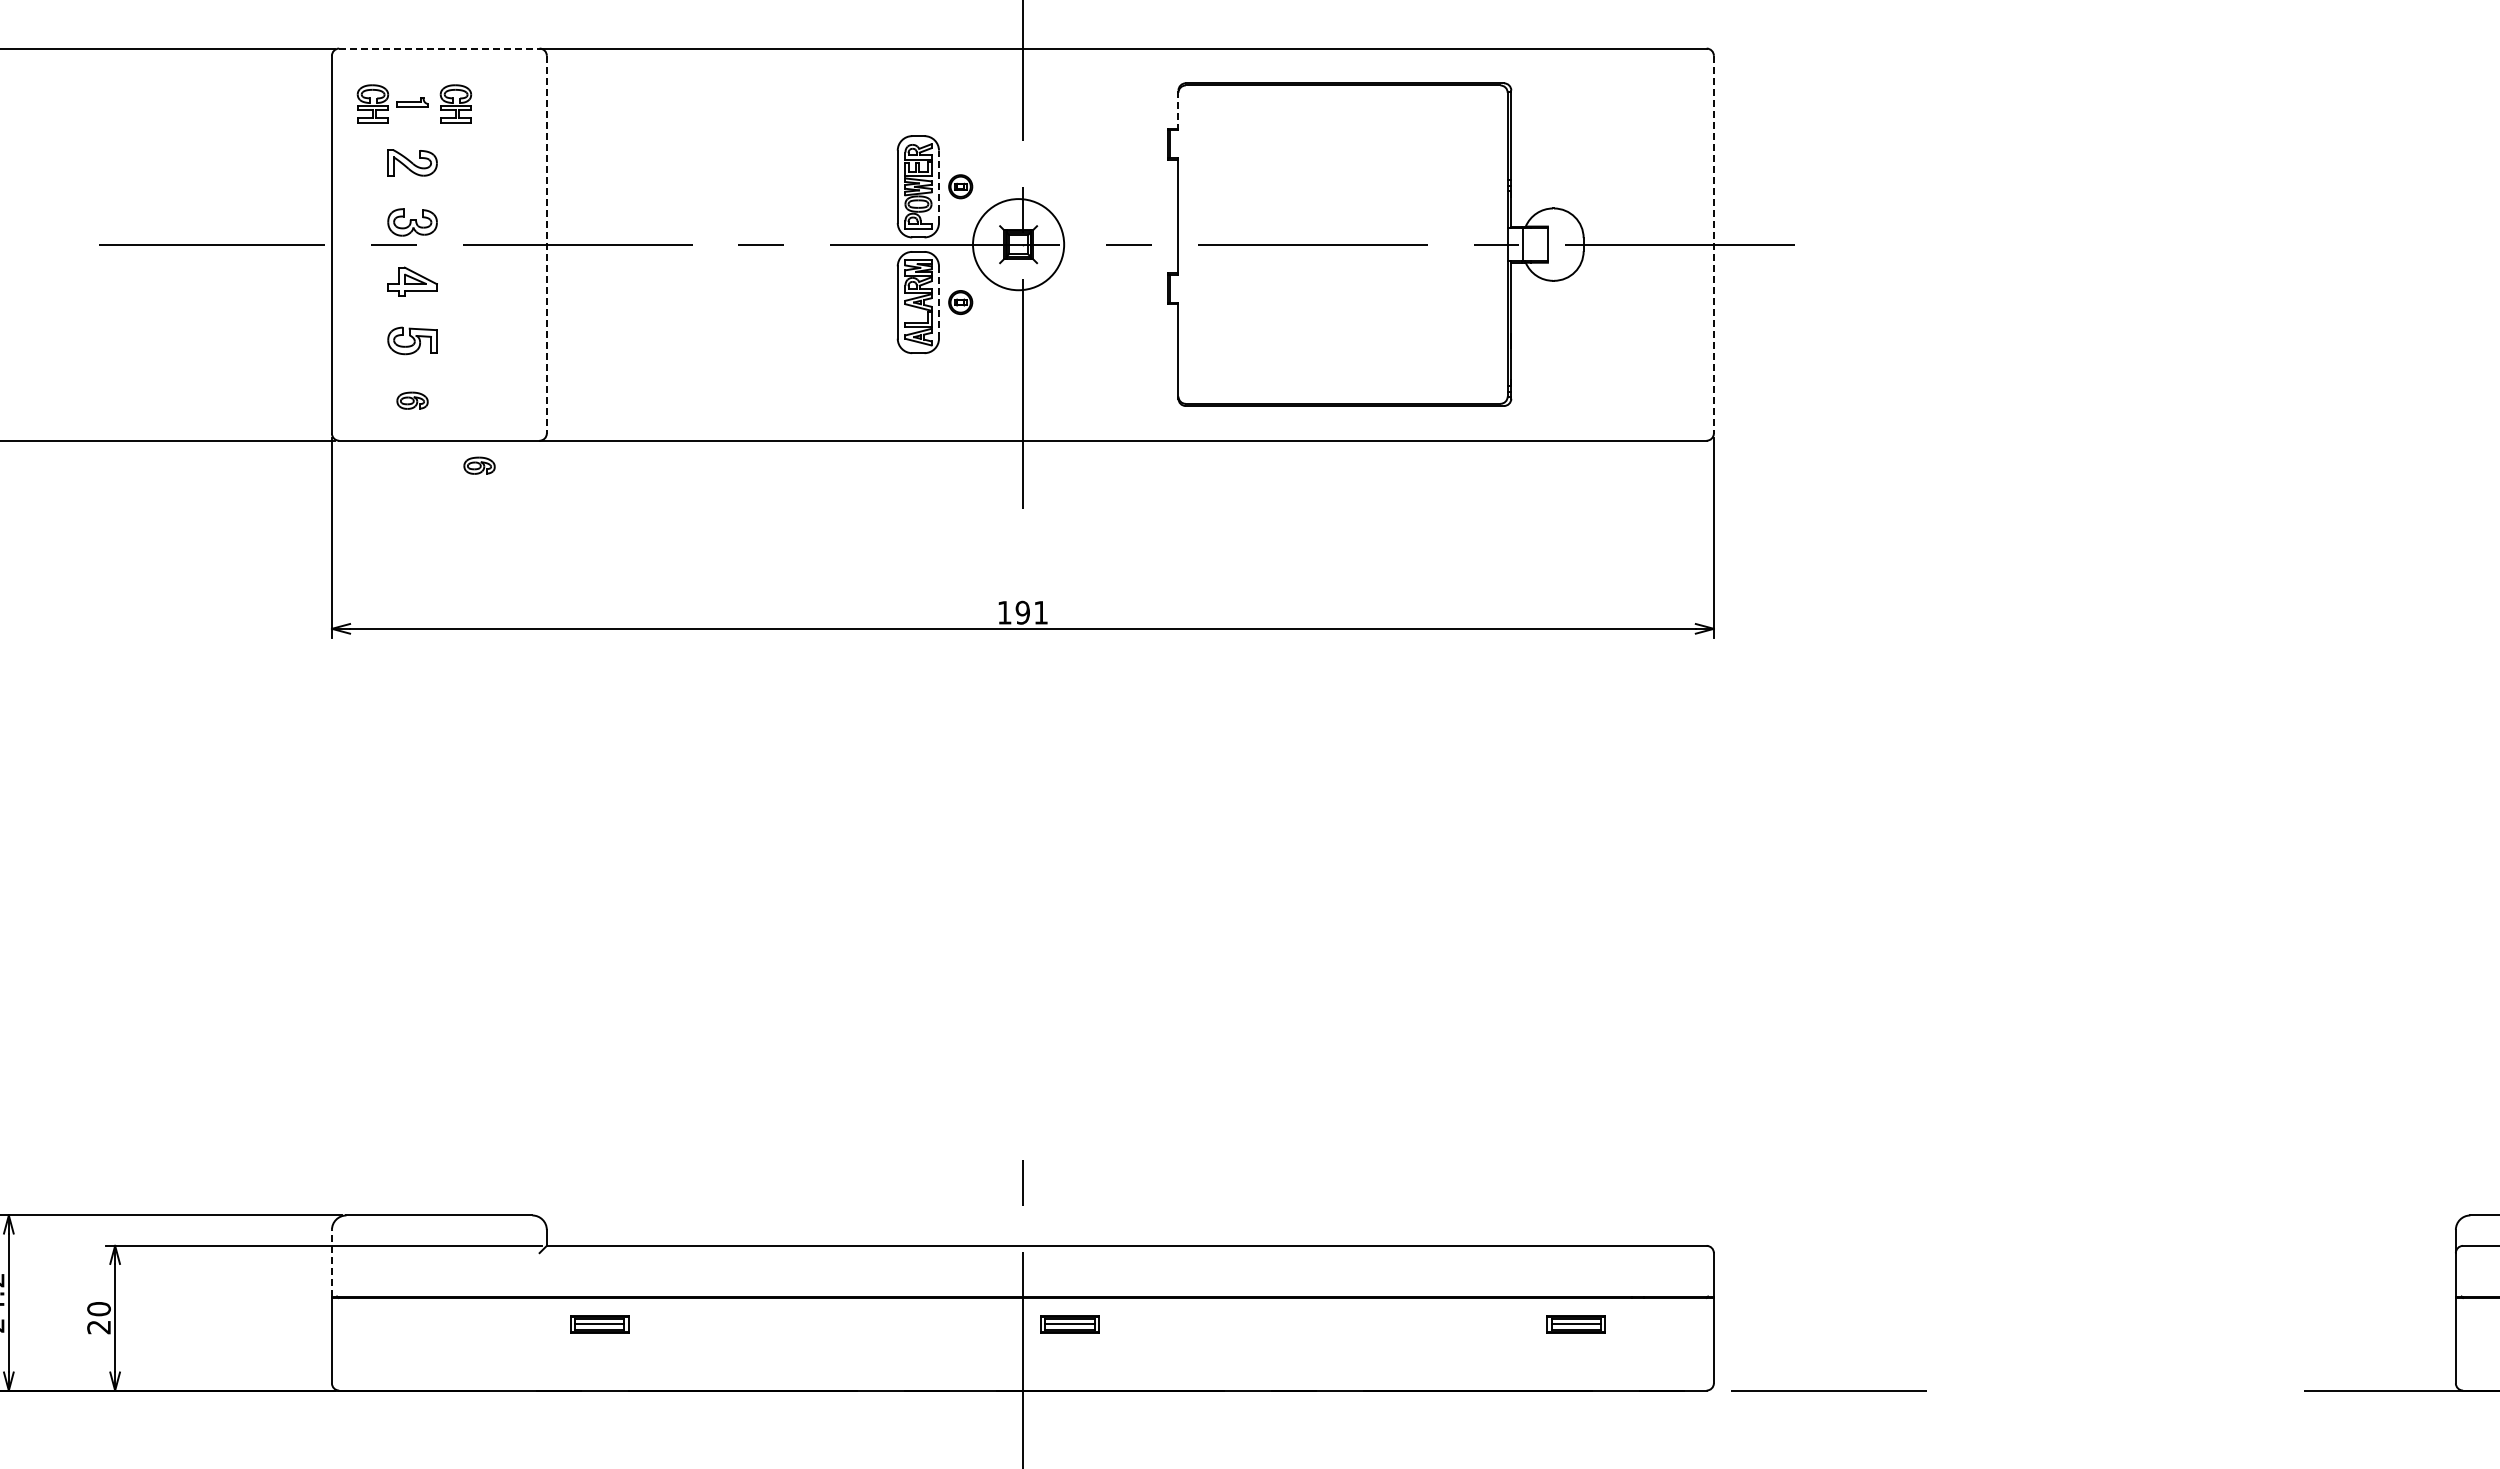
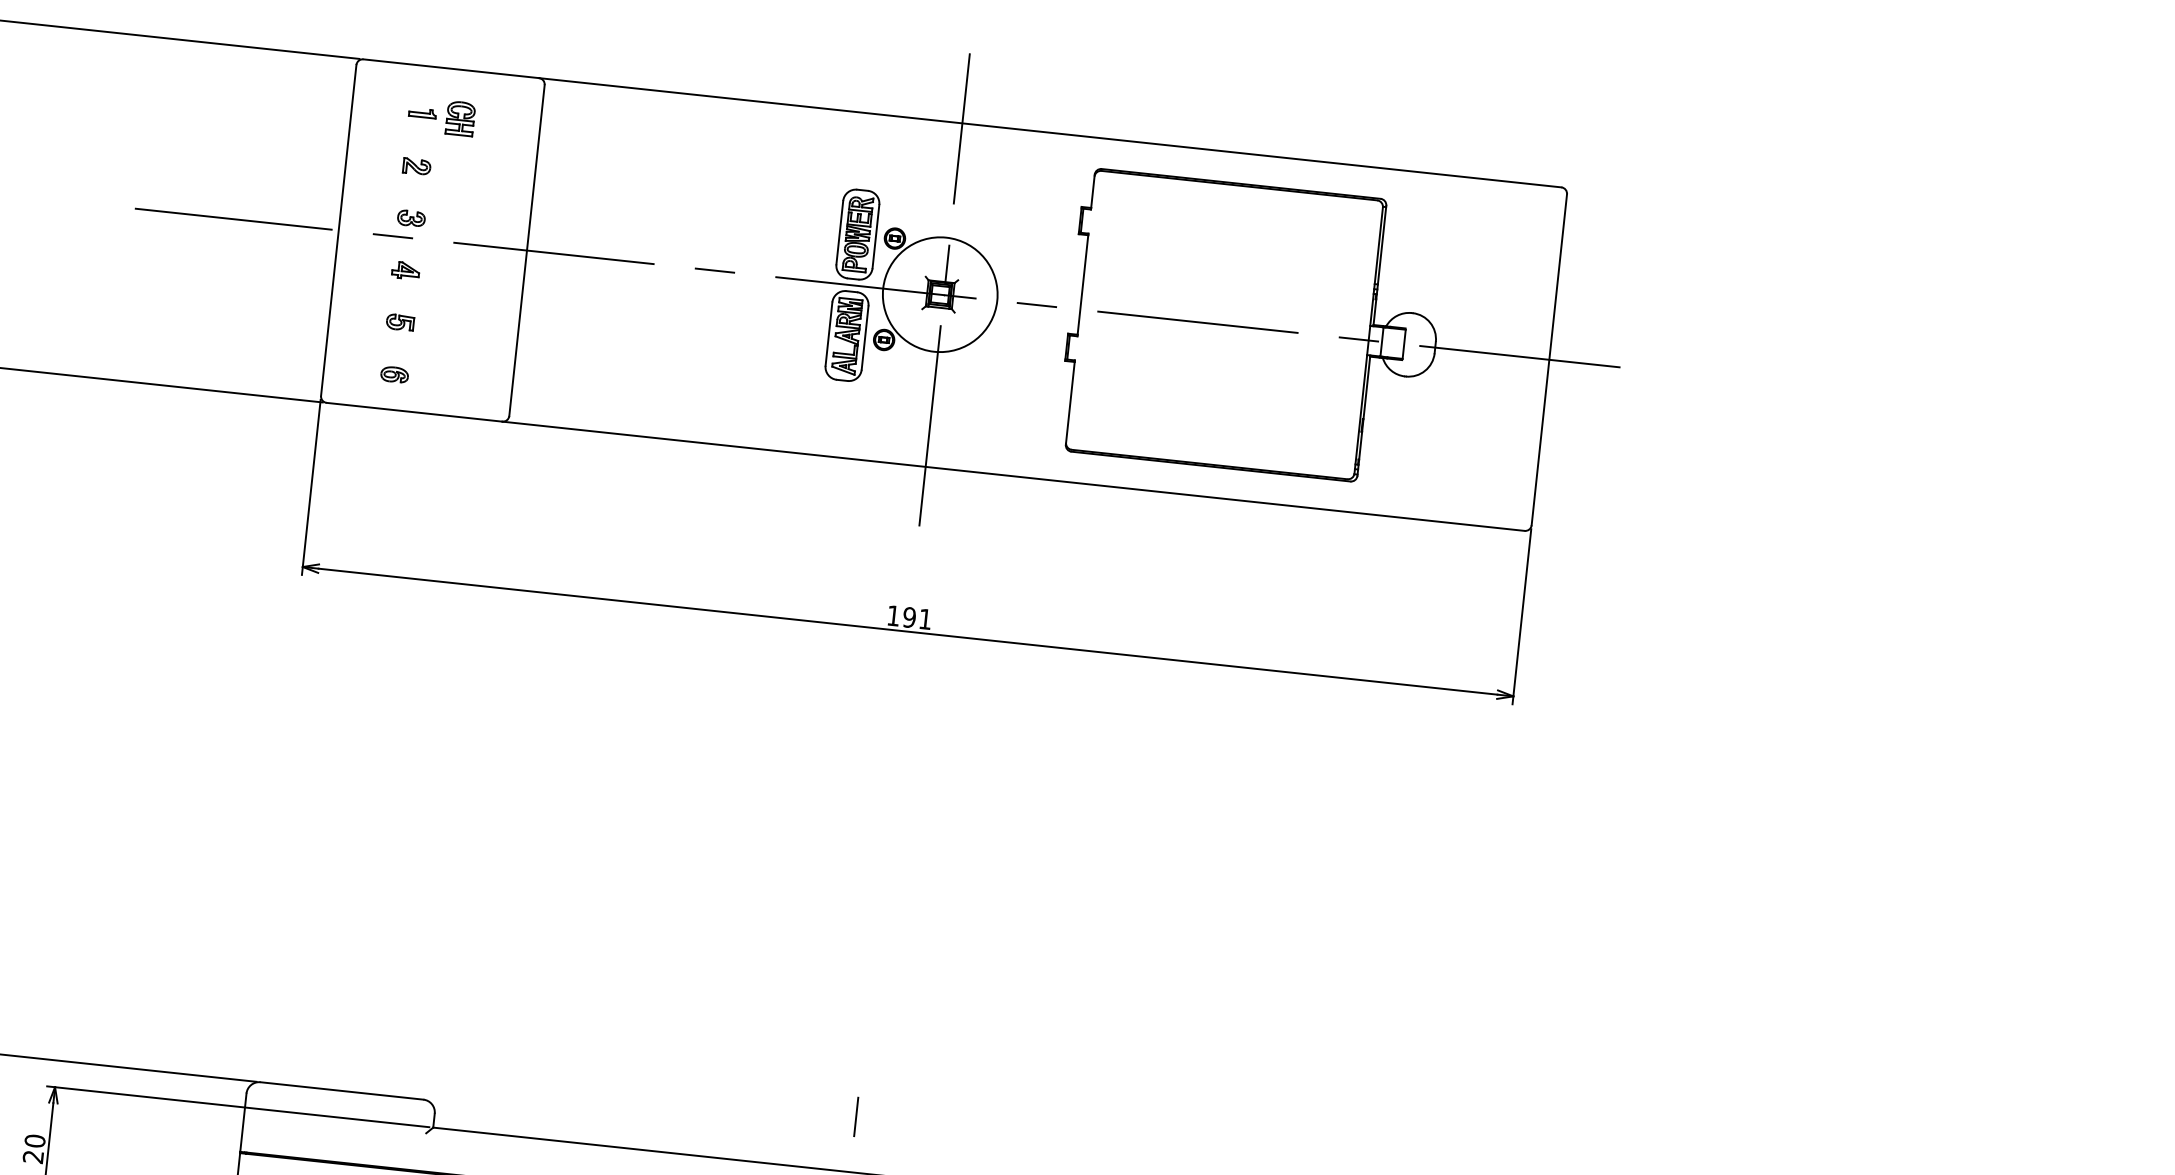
line: (439, 48) -> (451, 68), dashed -> solid
part: (372, 103) -> (387, 110), removed
line: (1178, 109) -> (1092, 191), dashed -> solid
part: (412, 163) -> (416, 166), size x0.62
line: (939, 186) -> (876, 236), dashed -> solid
part: (412, 222) -> (411, 218), size x0.62
line: (546, 244) -> (526, 250), dashed -> solid
circle: (1018, 244) -> (940, 294), size x1.43
line: (1713, 244) -> (1549, 359), dashed -> solid
part: (412, 281) -> (405, 270), size x0.62
line: (939, 302) -> (865, 337), dashed -> solid
part: (412, 341) -> (400, 322), size x0.62
part: (479, 465) -> (447, 437), removed
line: (331, 1262) -> (243, 1122), dashed -> solid

